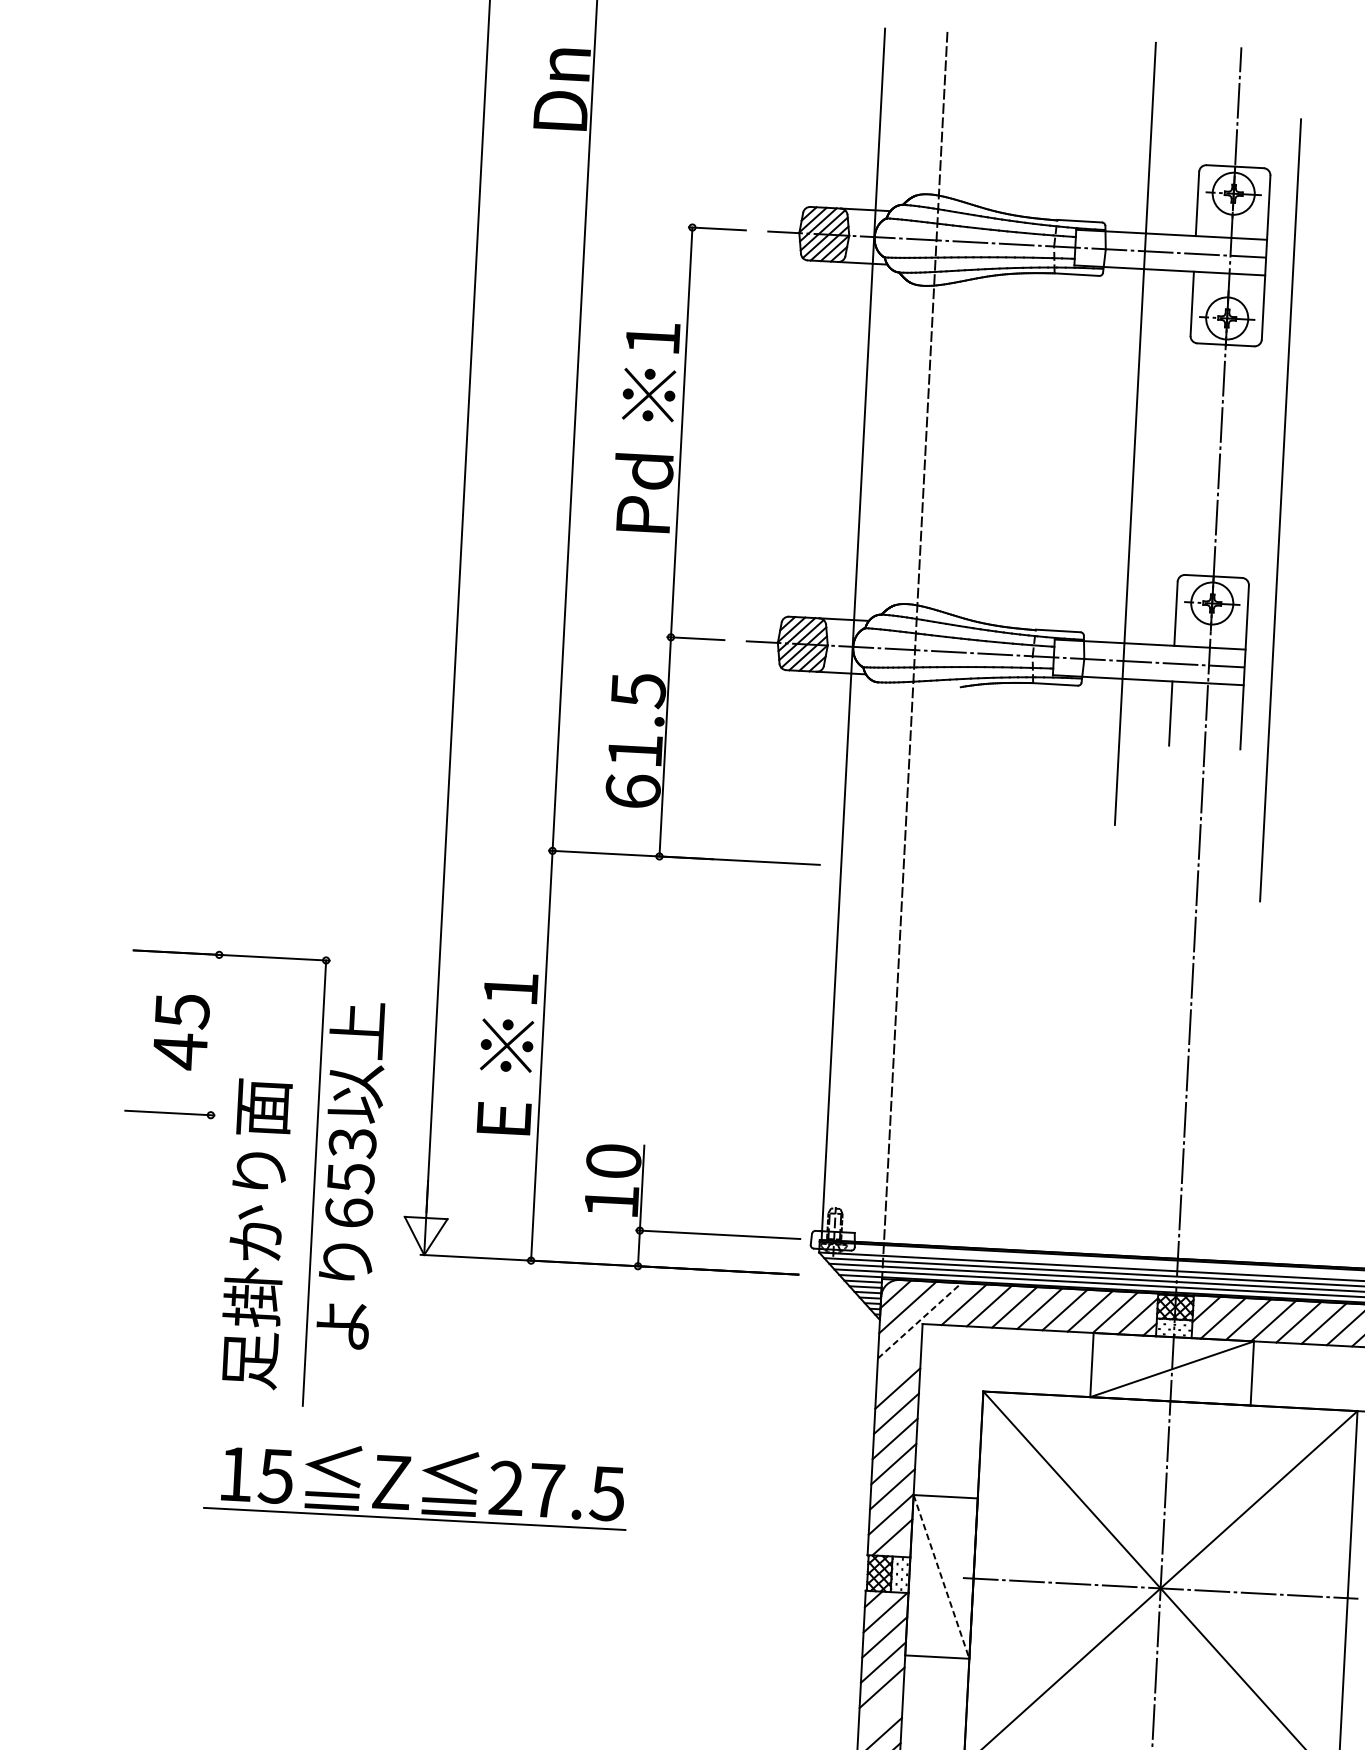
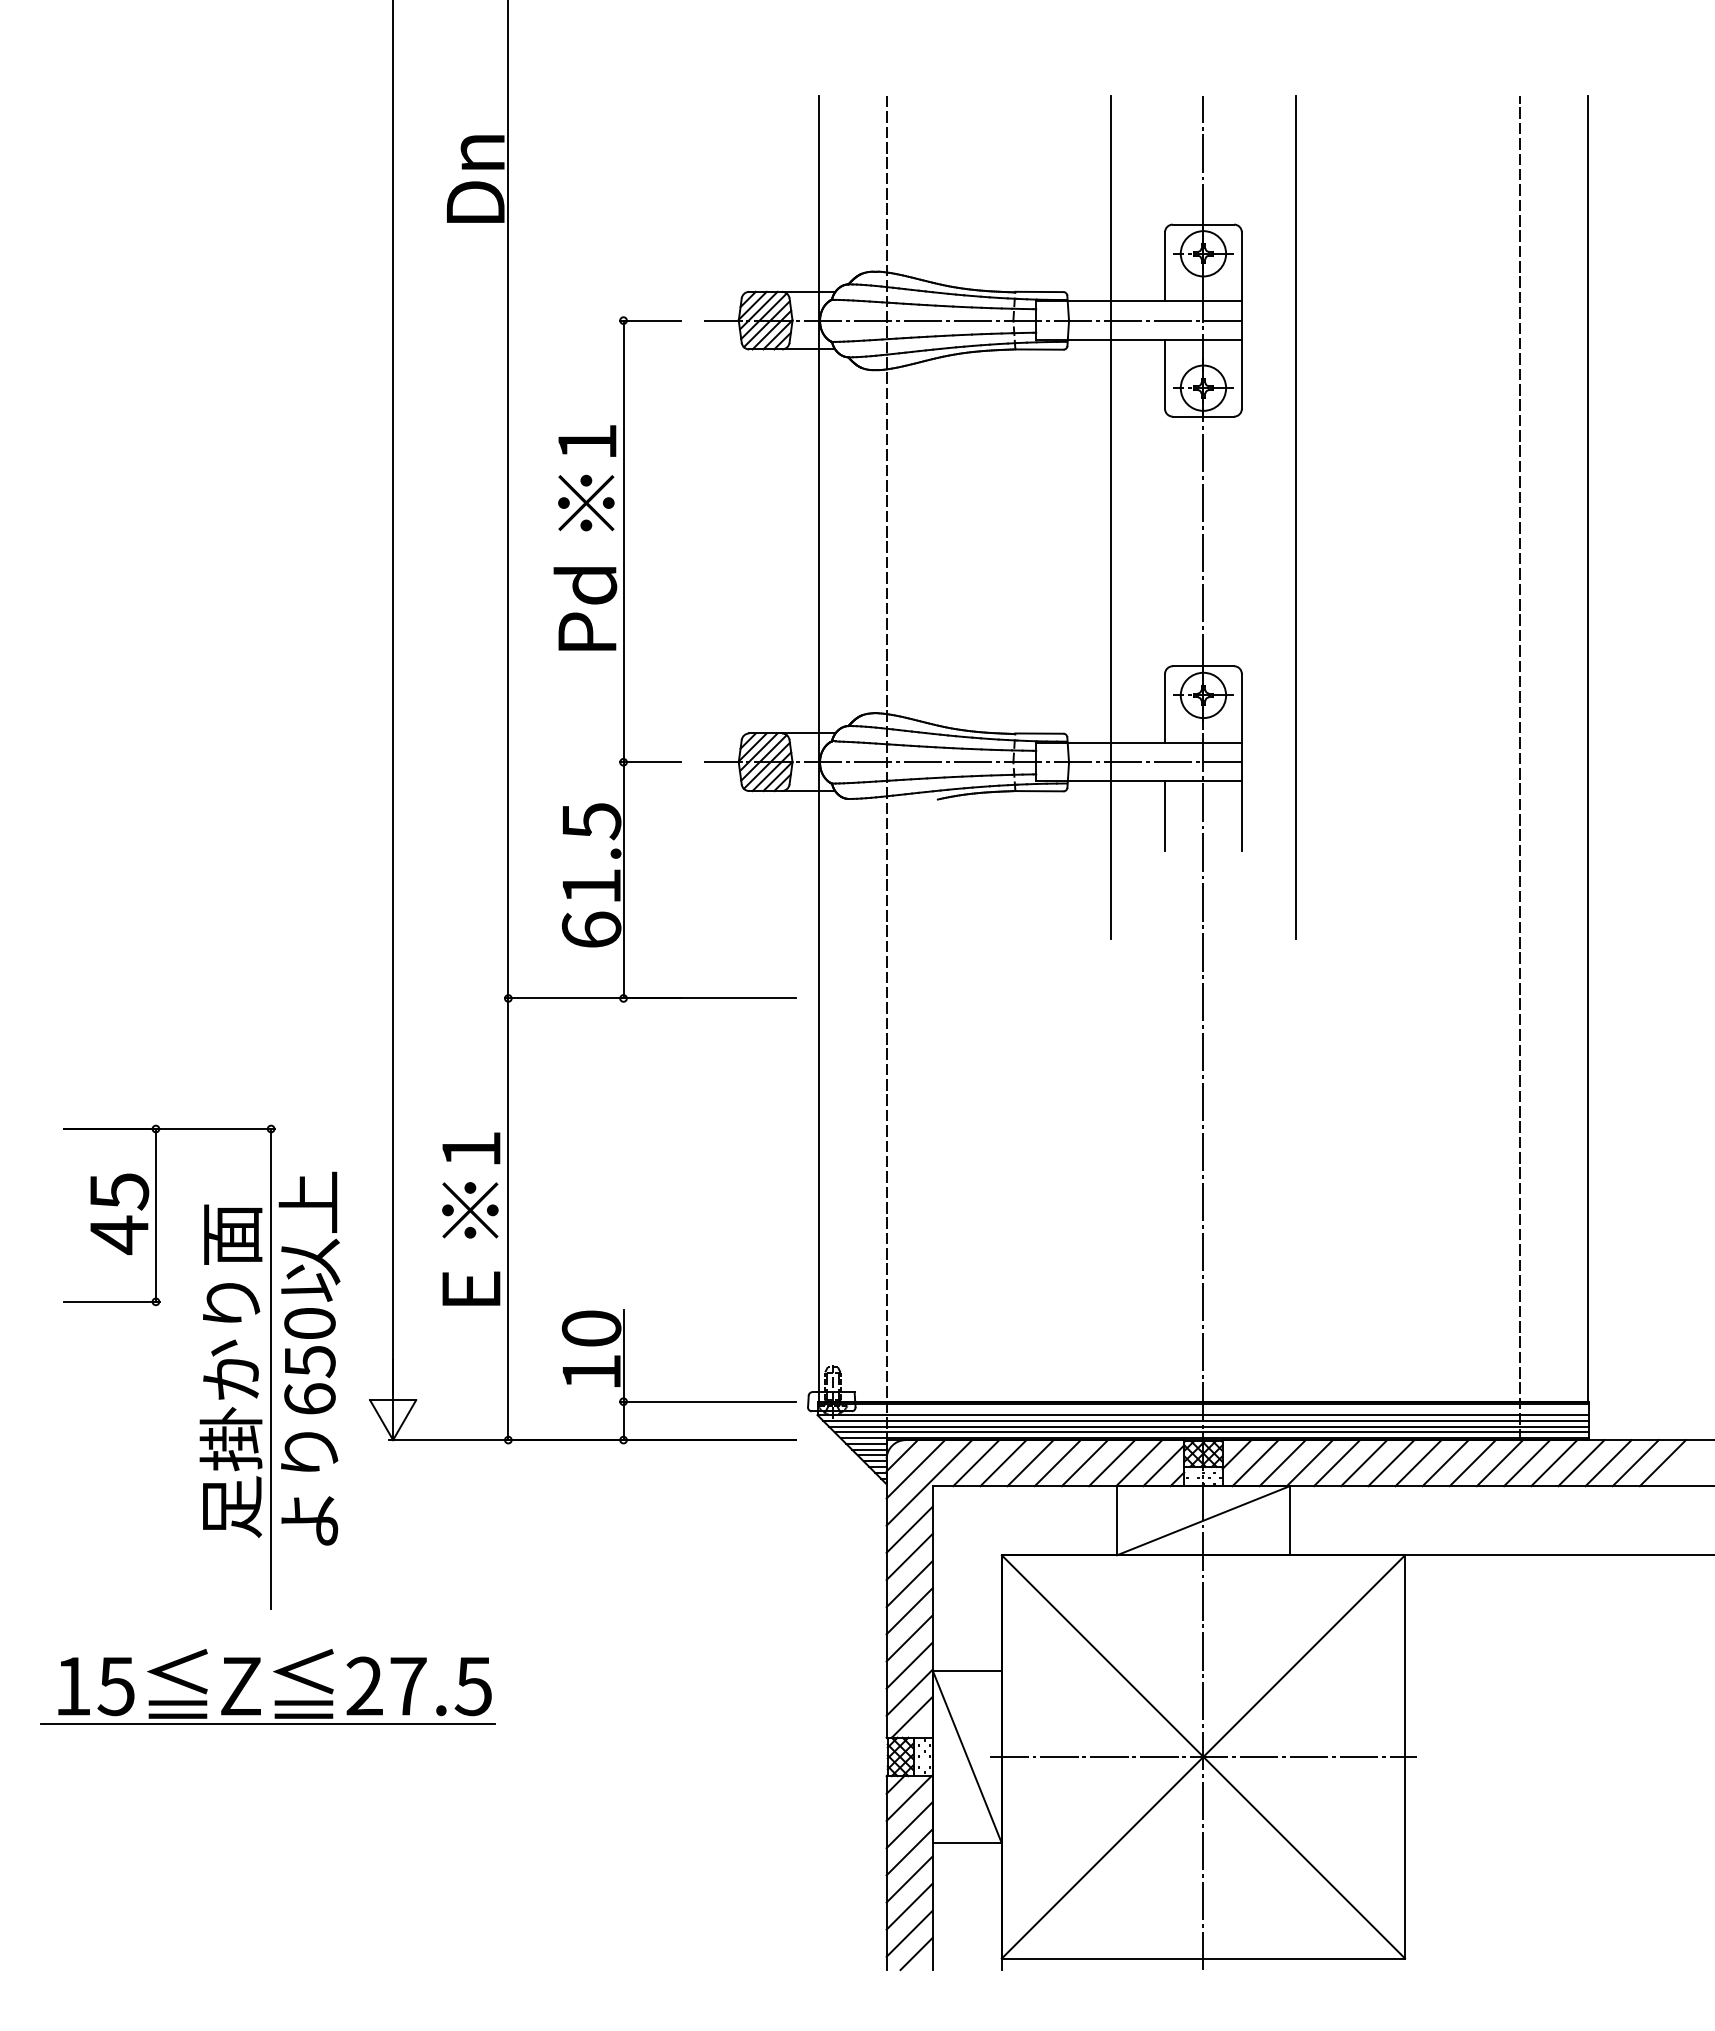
line: (1280, 510) -> (1295, 517), moved
line: (214, 1035) -> (155, 1215), added
text: (352, 1143) -> (309, 1324), 653 -> 650
text: (255, 1233) -> (230, 1370), moved
line: (919, 1320) -> (929, 1482), dashed -> solid
line: (898, 1363) -> (909, 1529), added
part: (423, 1471) -> (274, 1672), moved
line: (941, 1577) -> (967, 1757), dashed -> solid
line: (880, 1712) -> (909, 1906), added

